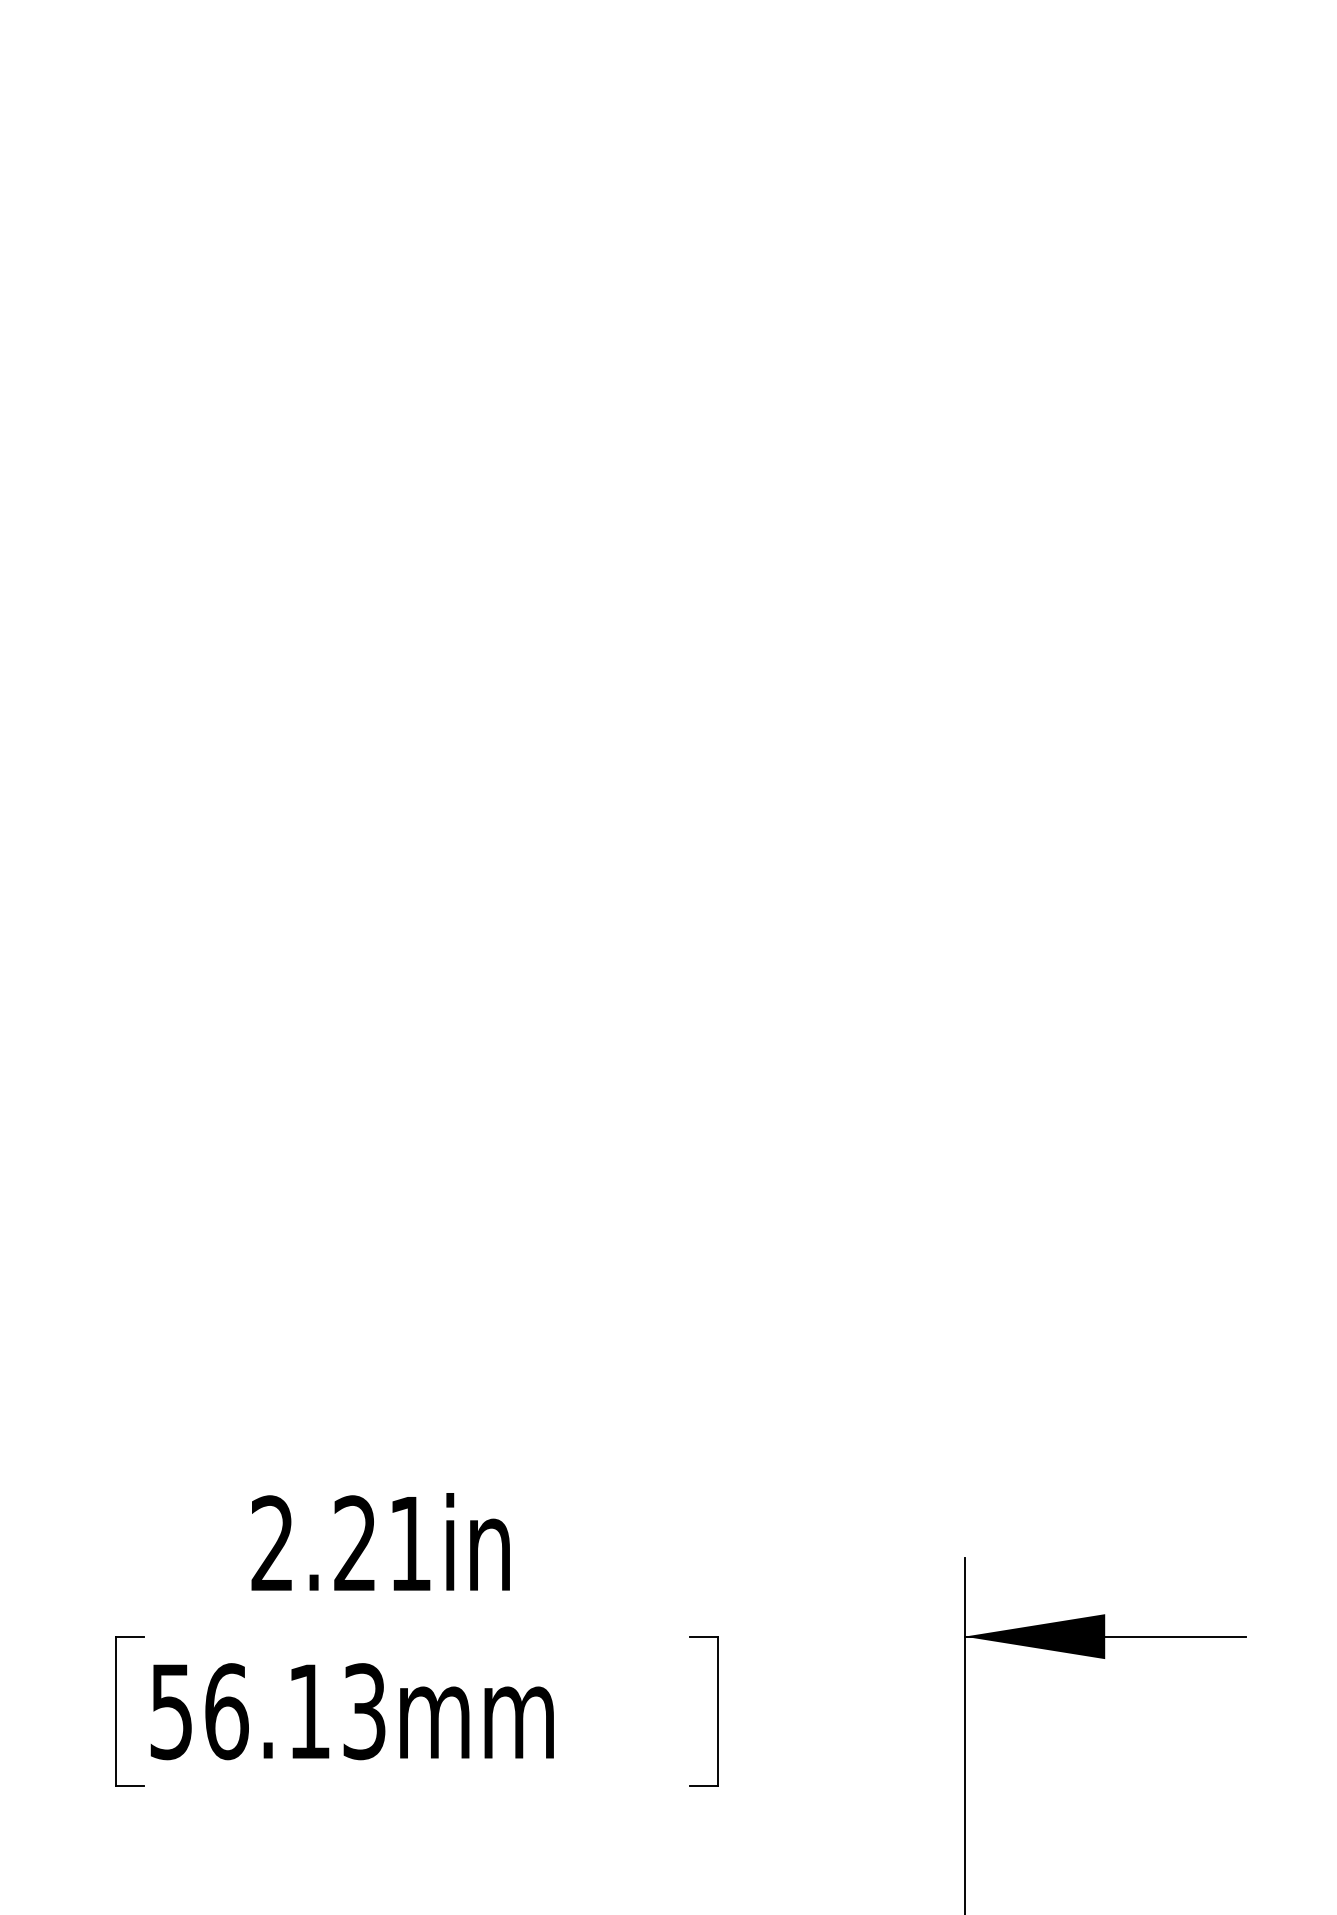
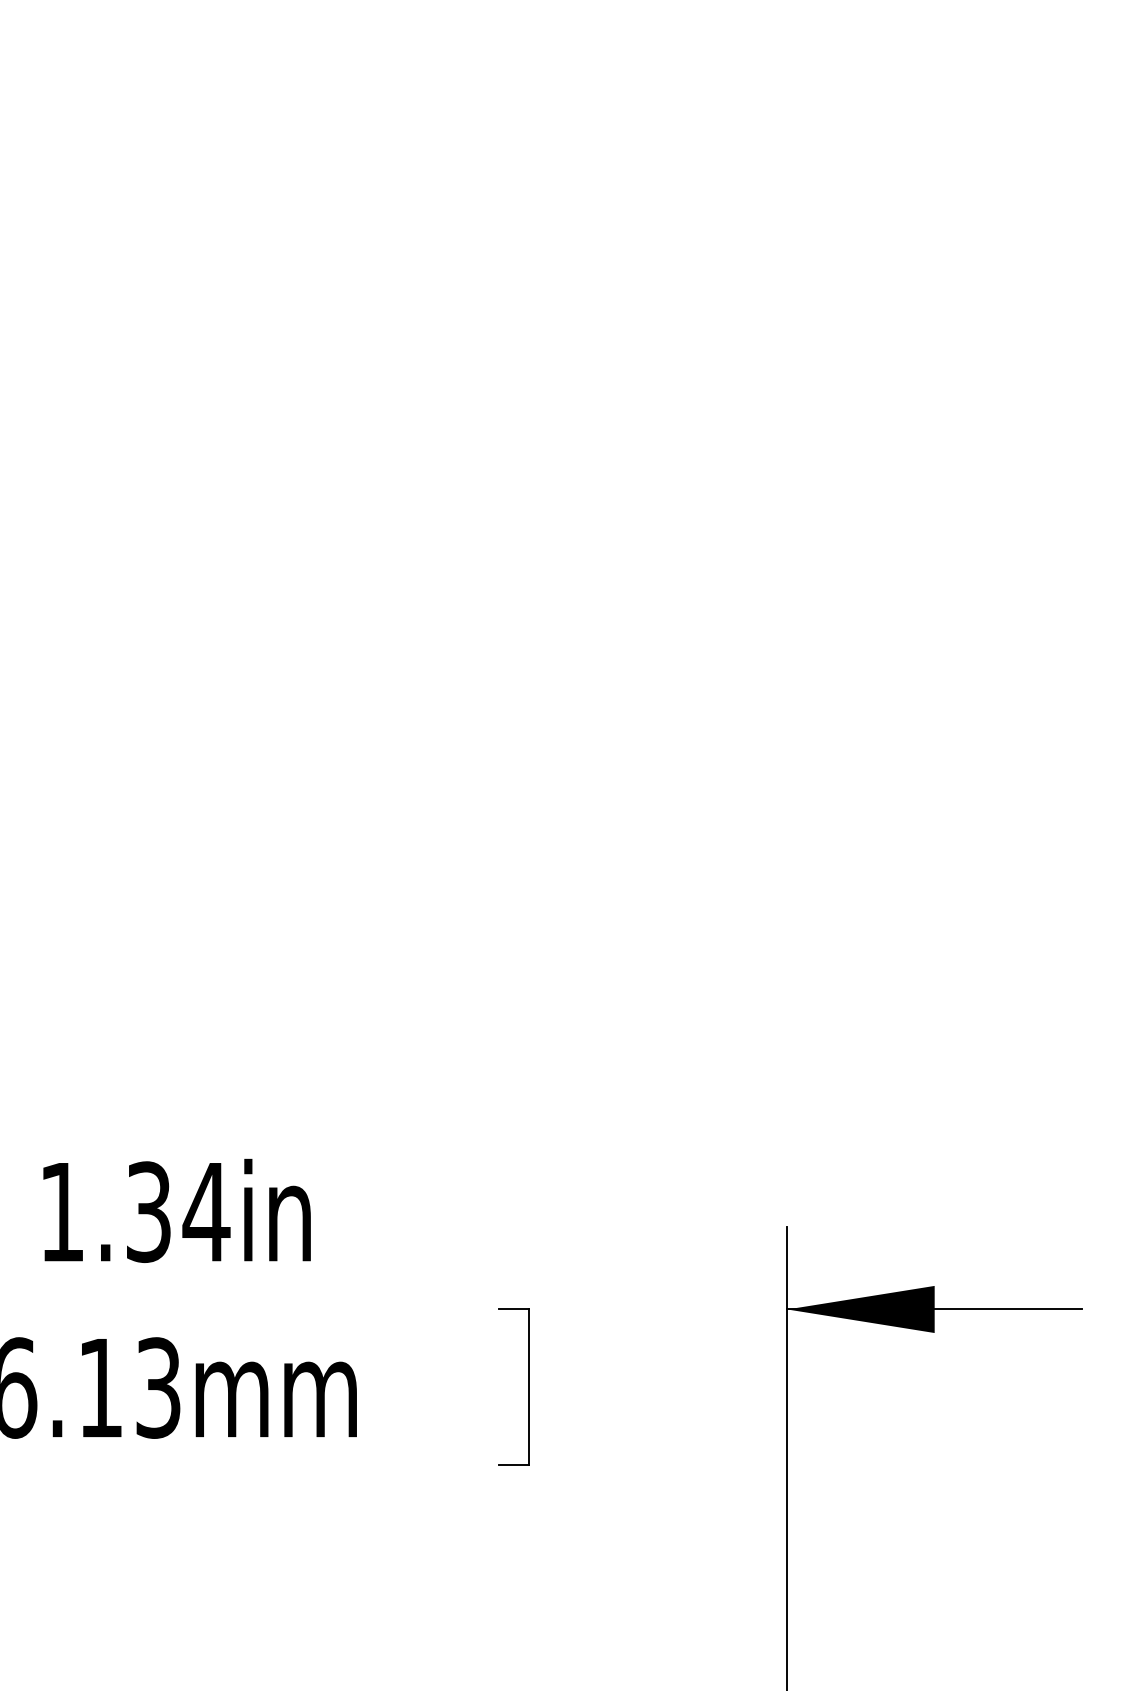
text: (342, 1543) -> (135, 1211), 2.21in -> 1.34in

